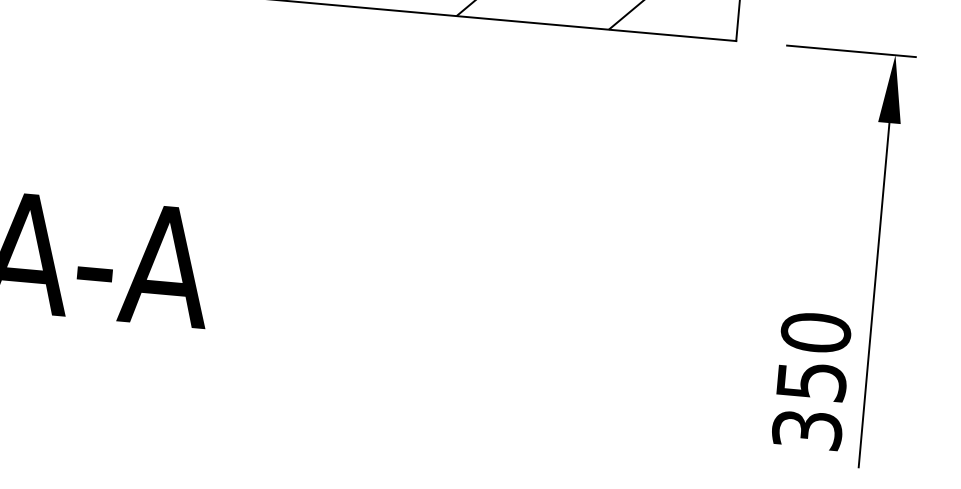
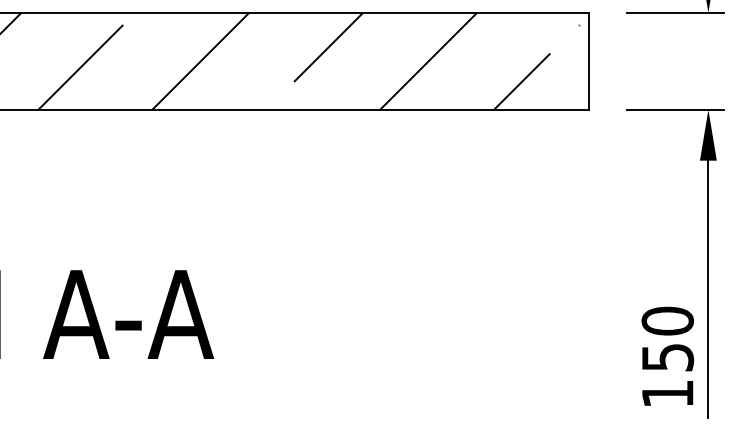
text: (807, 429) -> (667, 393), 350 -> 150

